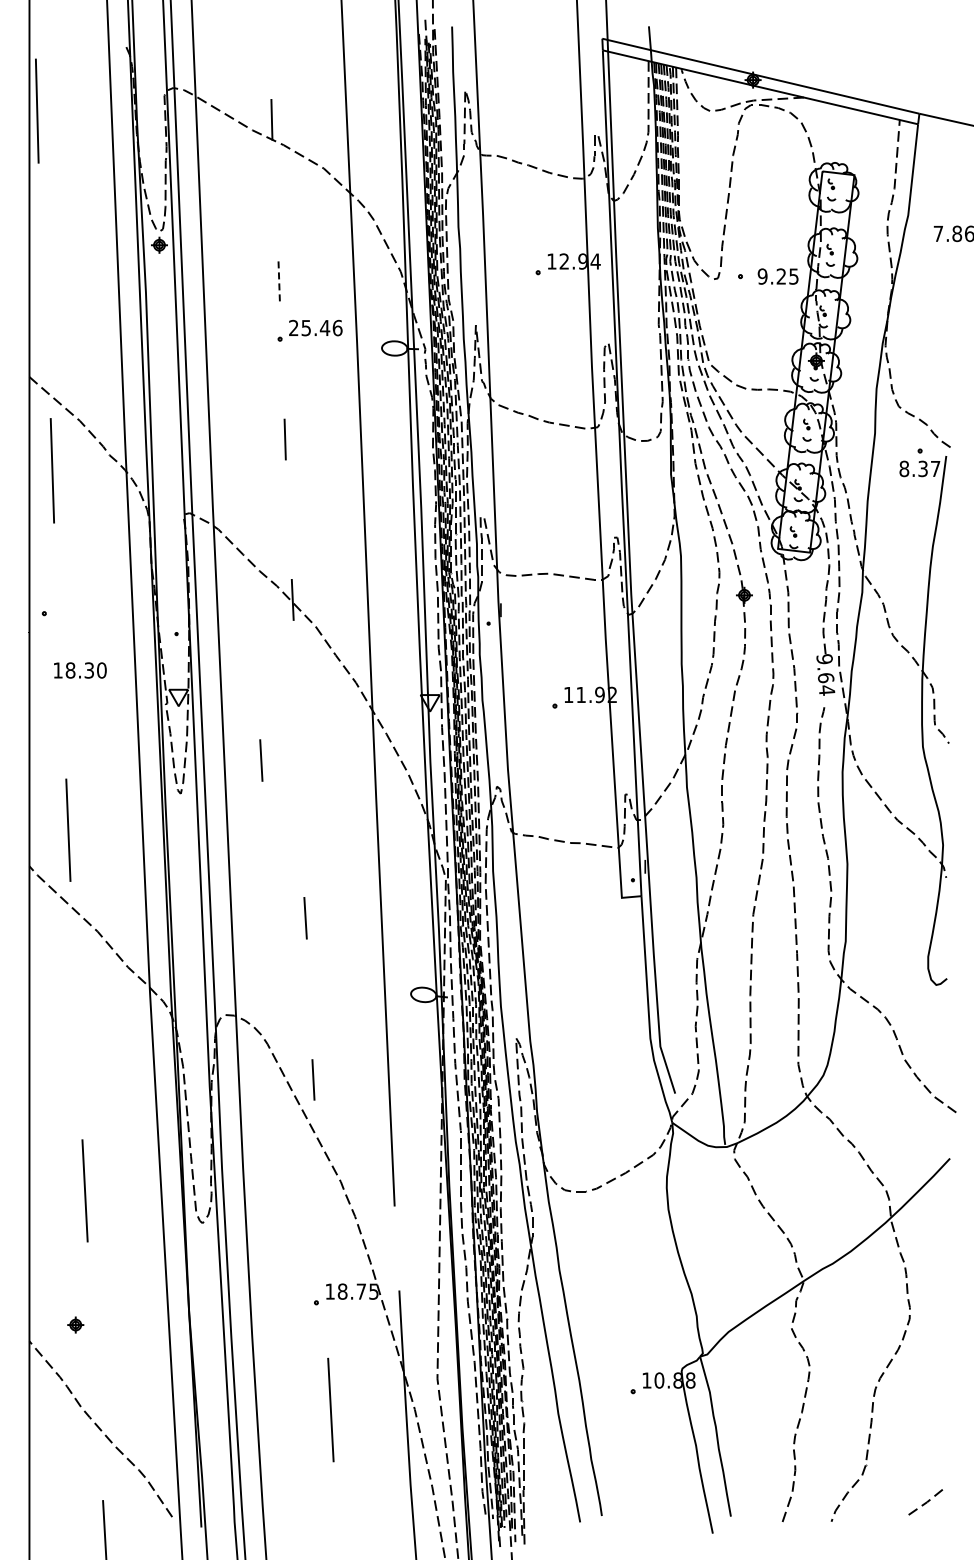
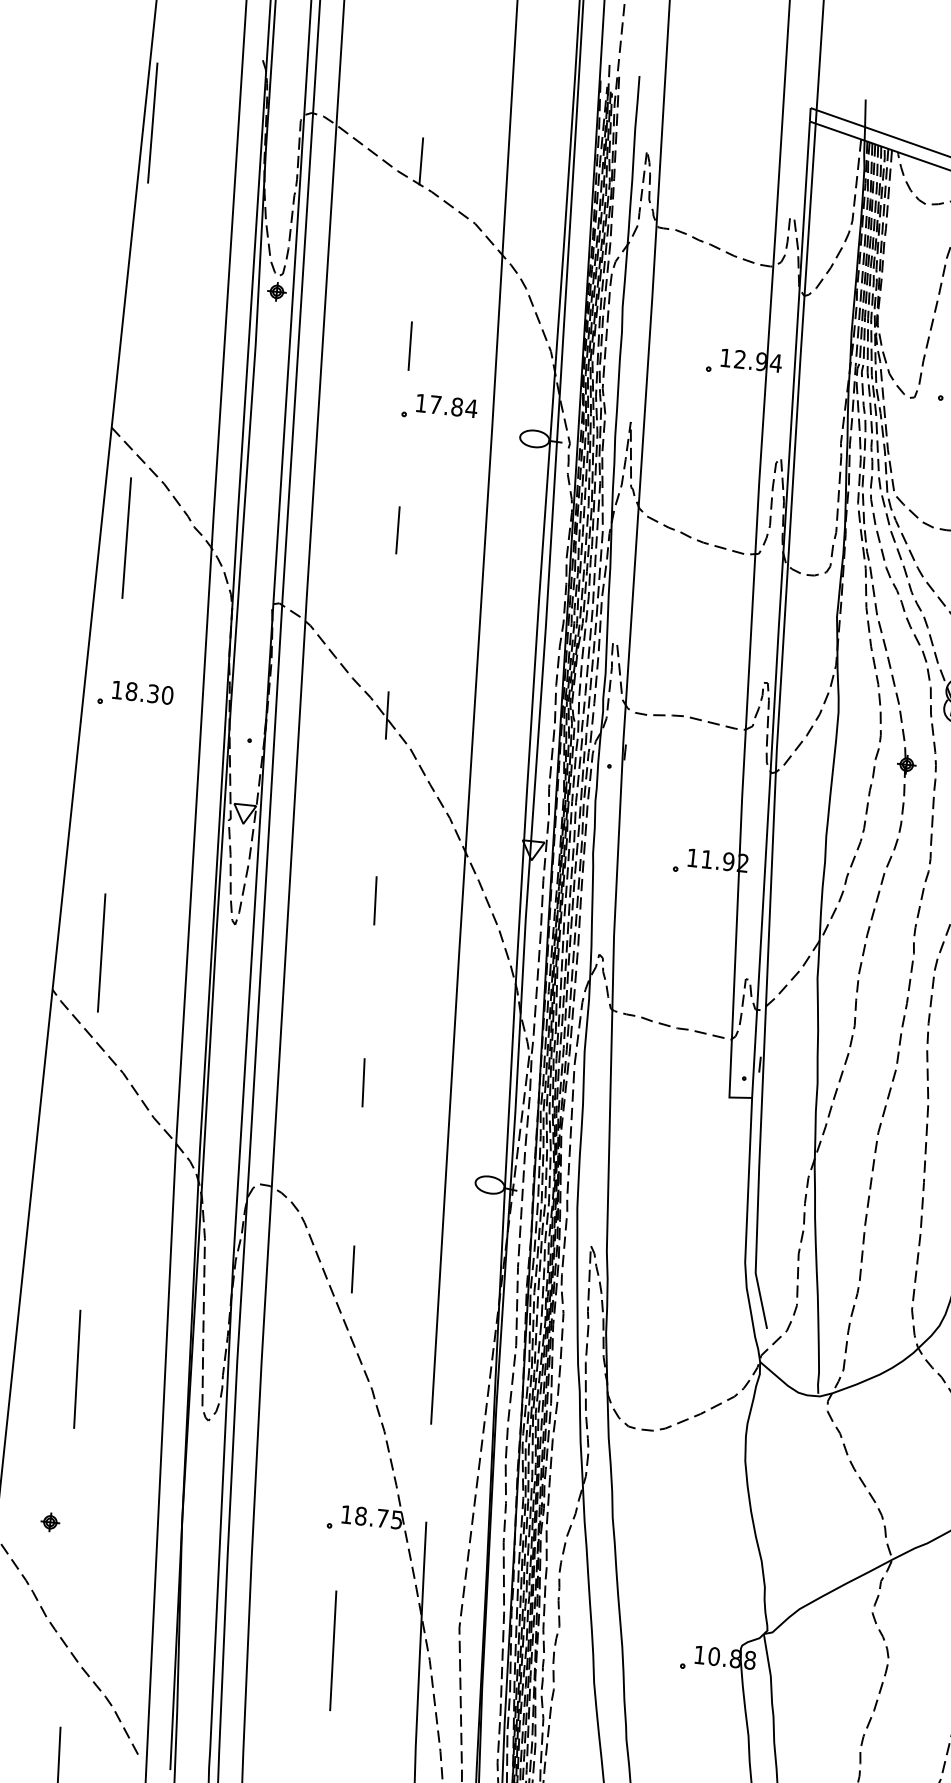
line: (279, 279) -> (410, 345), dashed -> solid
text: (315, 327) -> (446, 405), 25.46 -> 17.84
text: (80, 670) -> (143, 692), moved
line: (261, 760) -> (375, 900), moved

